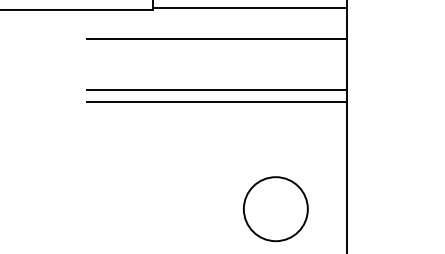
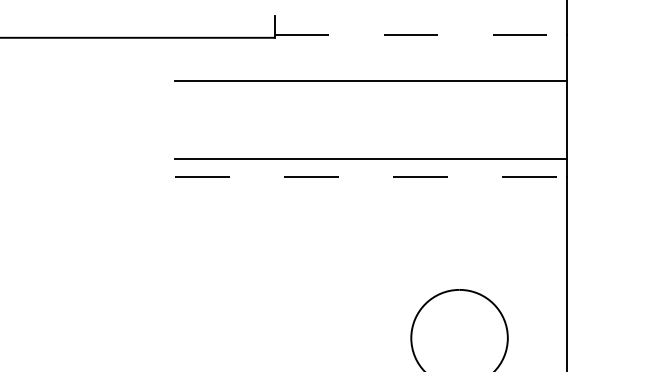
line: (250, 8) -> (421, 35), solid -> dashed
line: (217, 102) -> (371, 177), solid -> dashed

